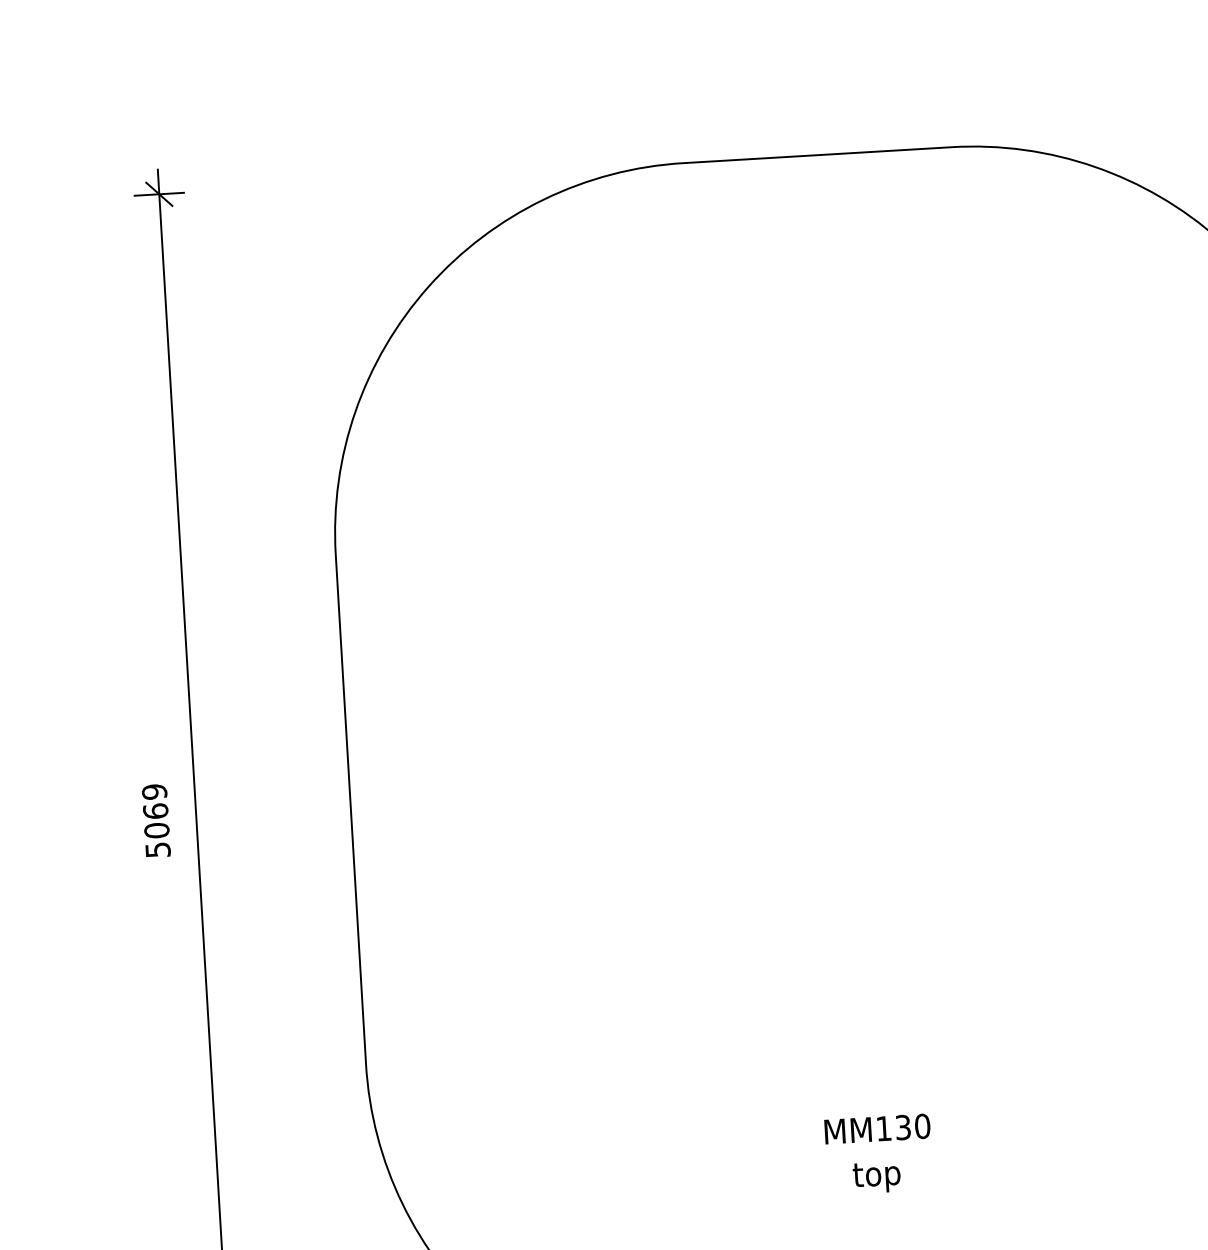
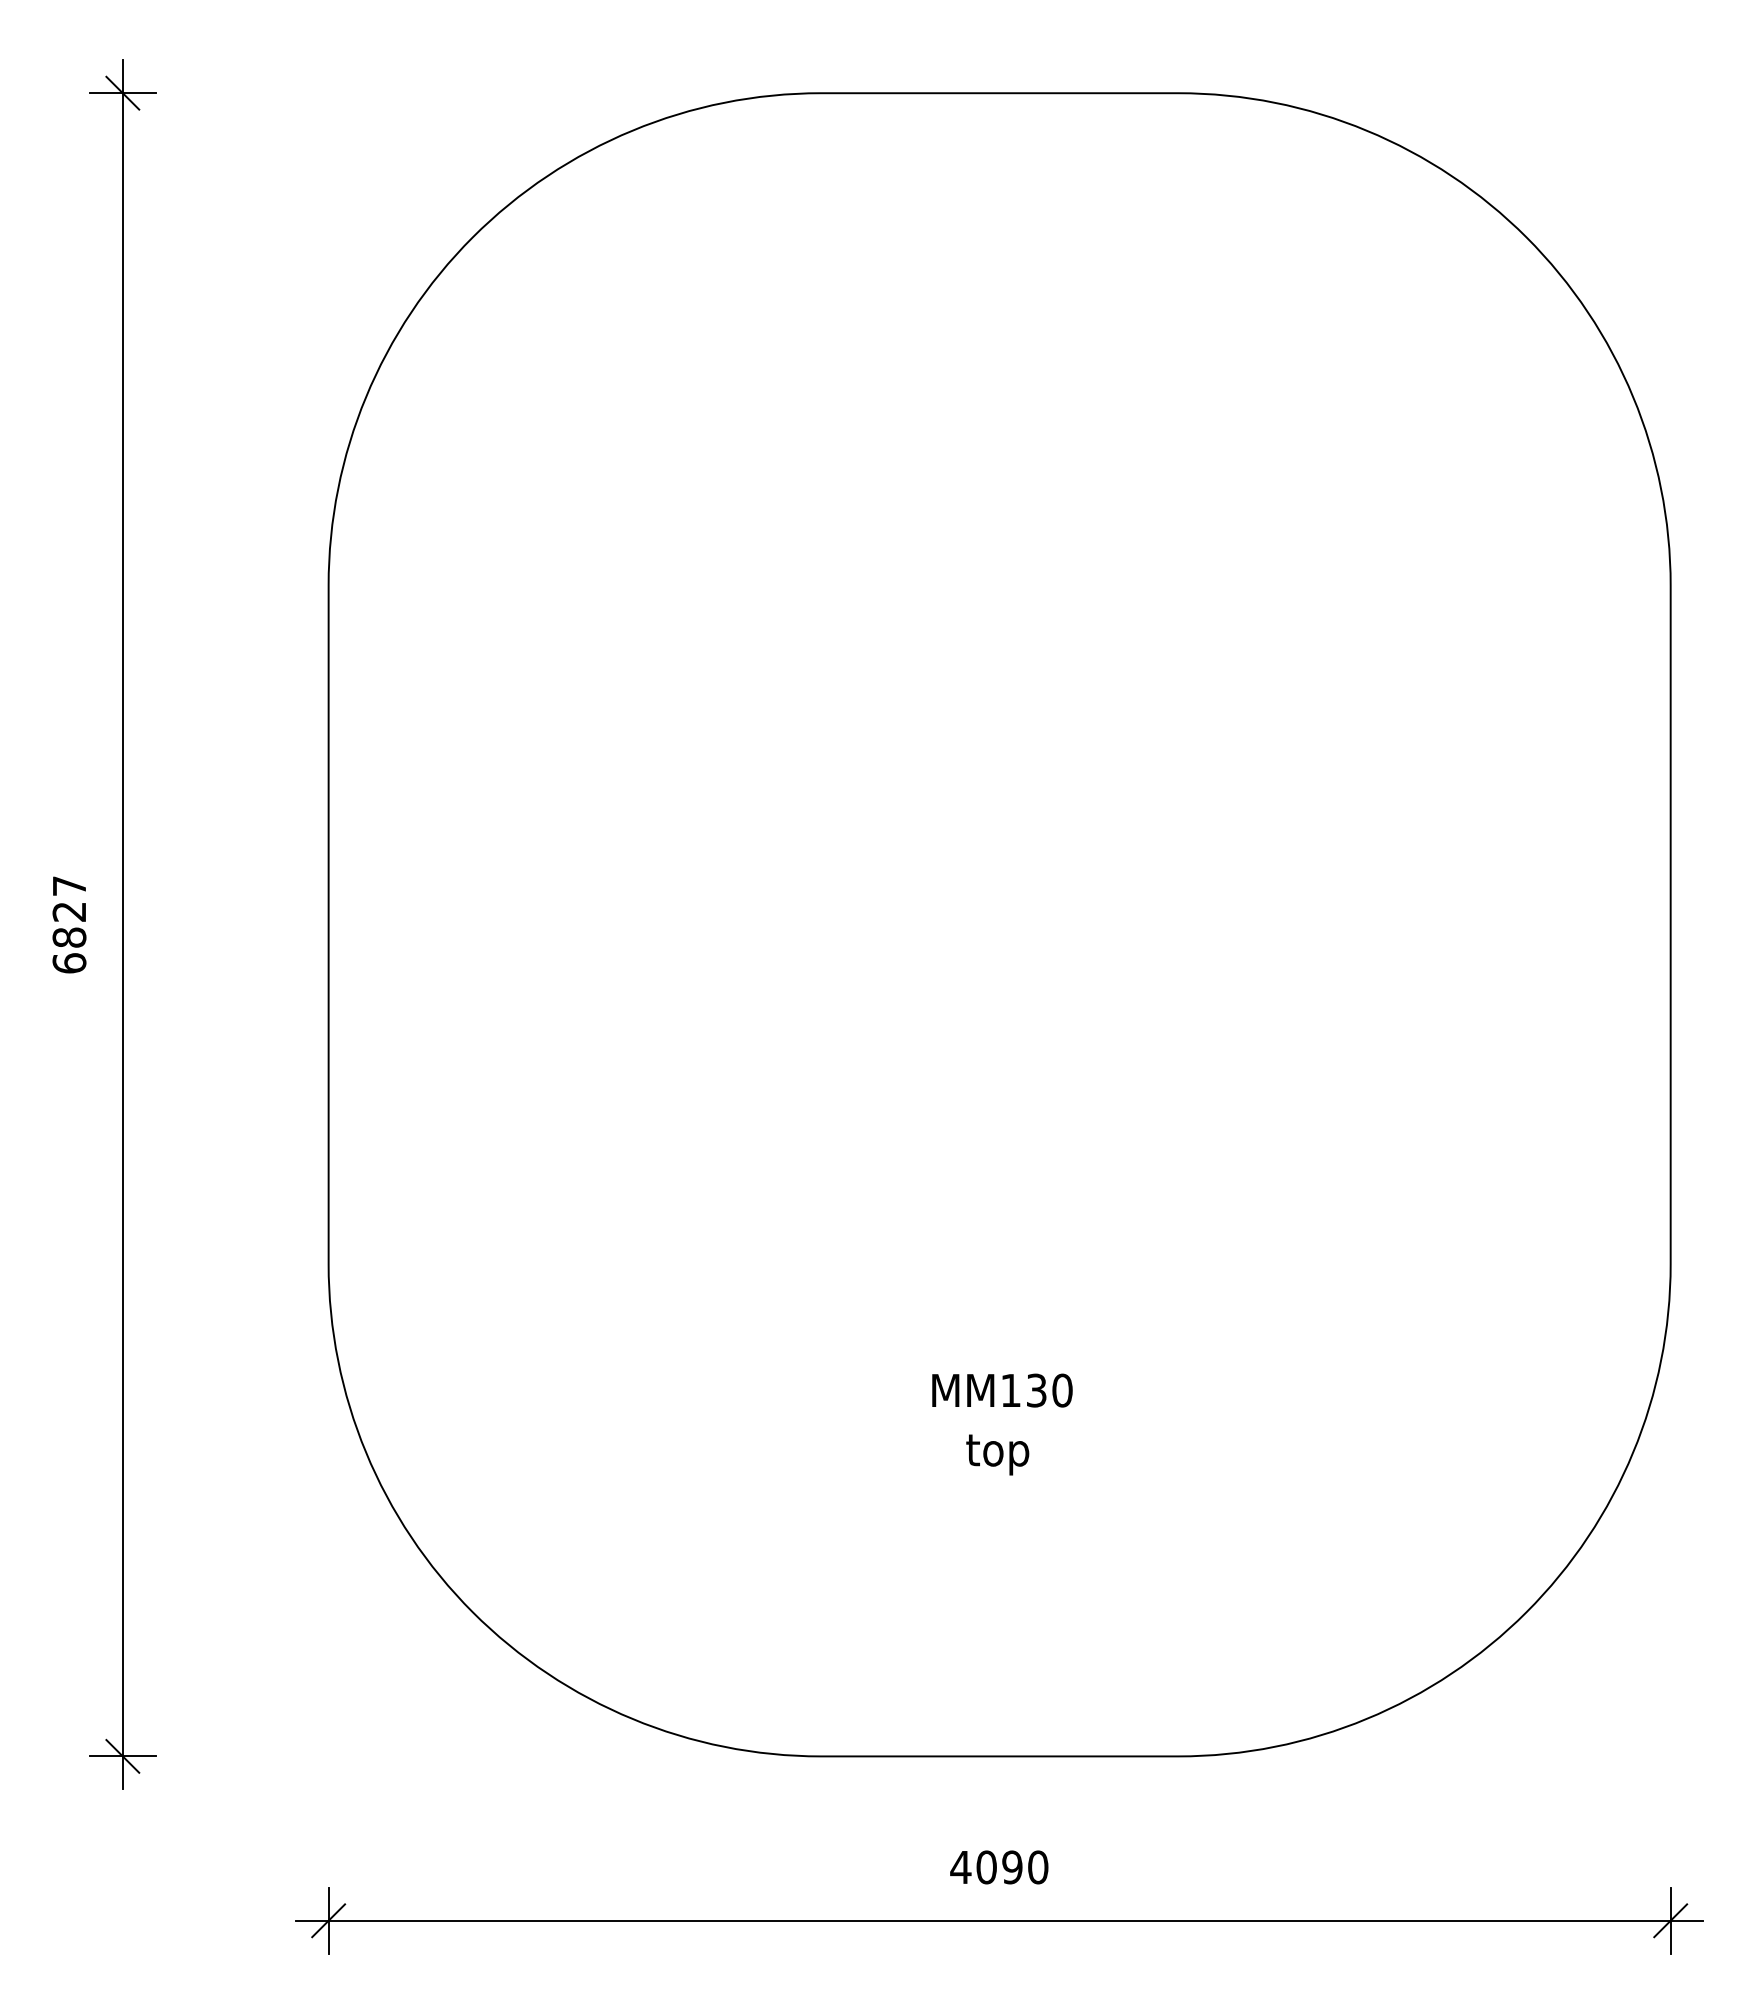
text: (156, 820) -> (69, 924), 5069 -> 6827

